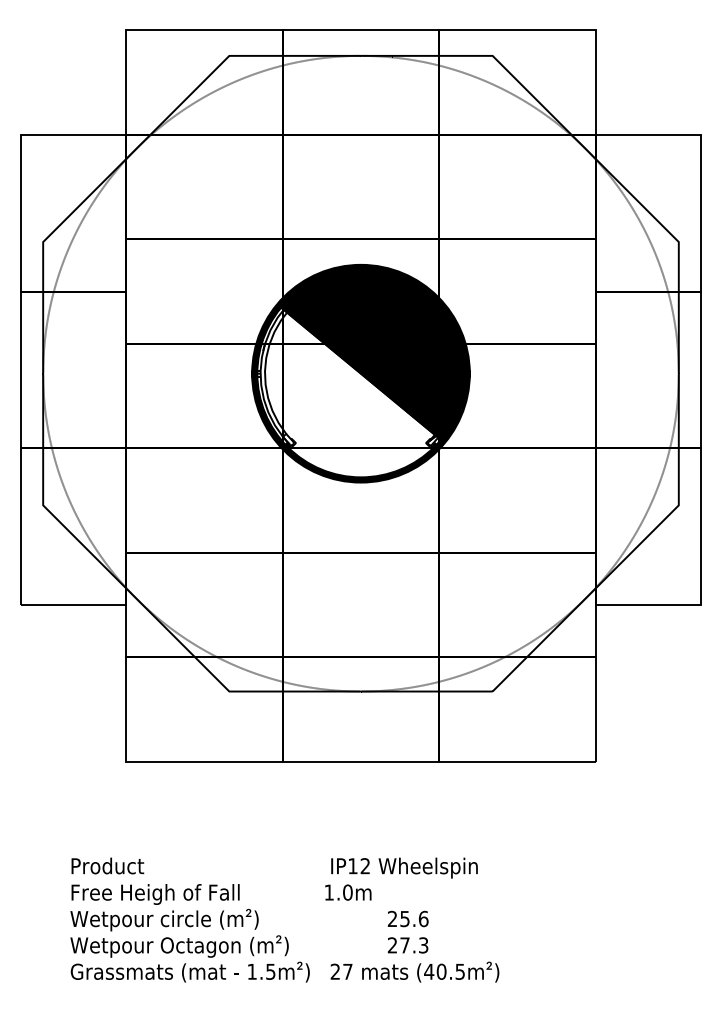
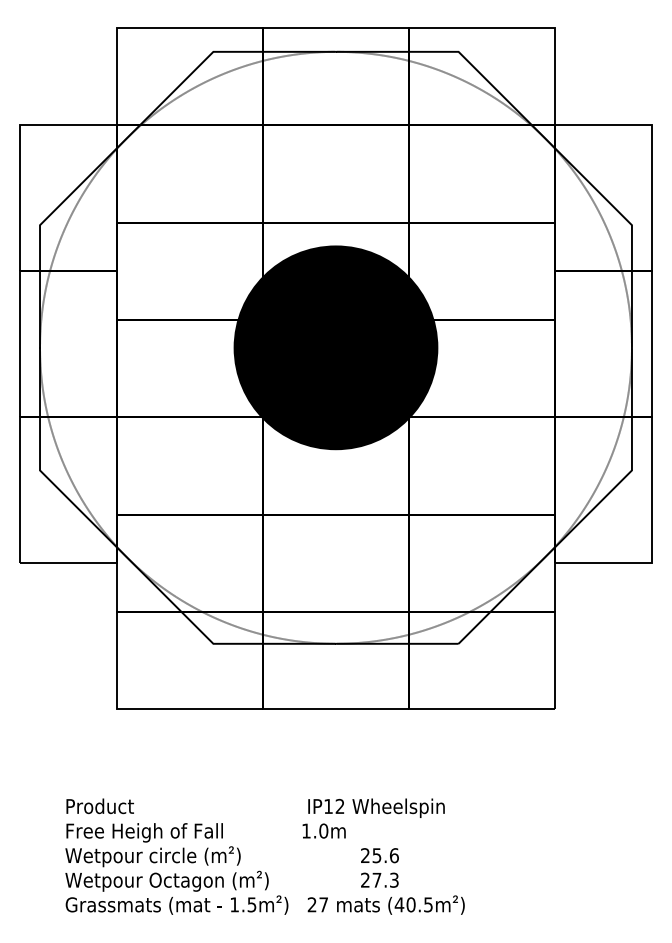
fill: (348, 392) -> (324, 365), added

